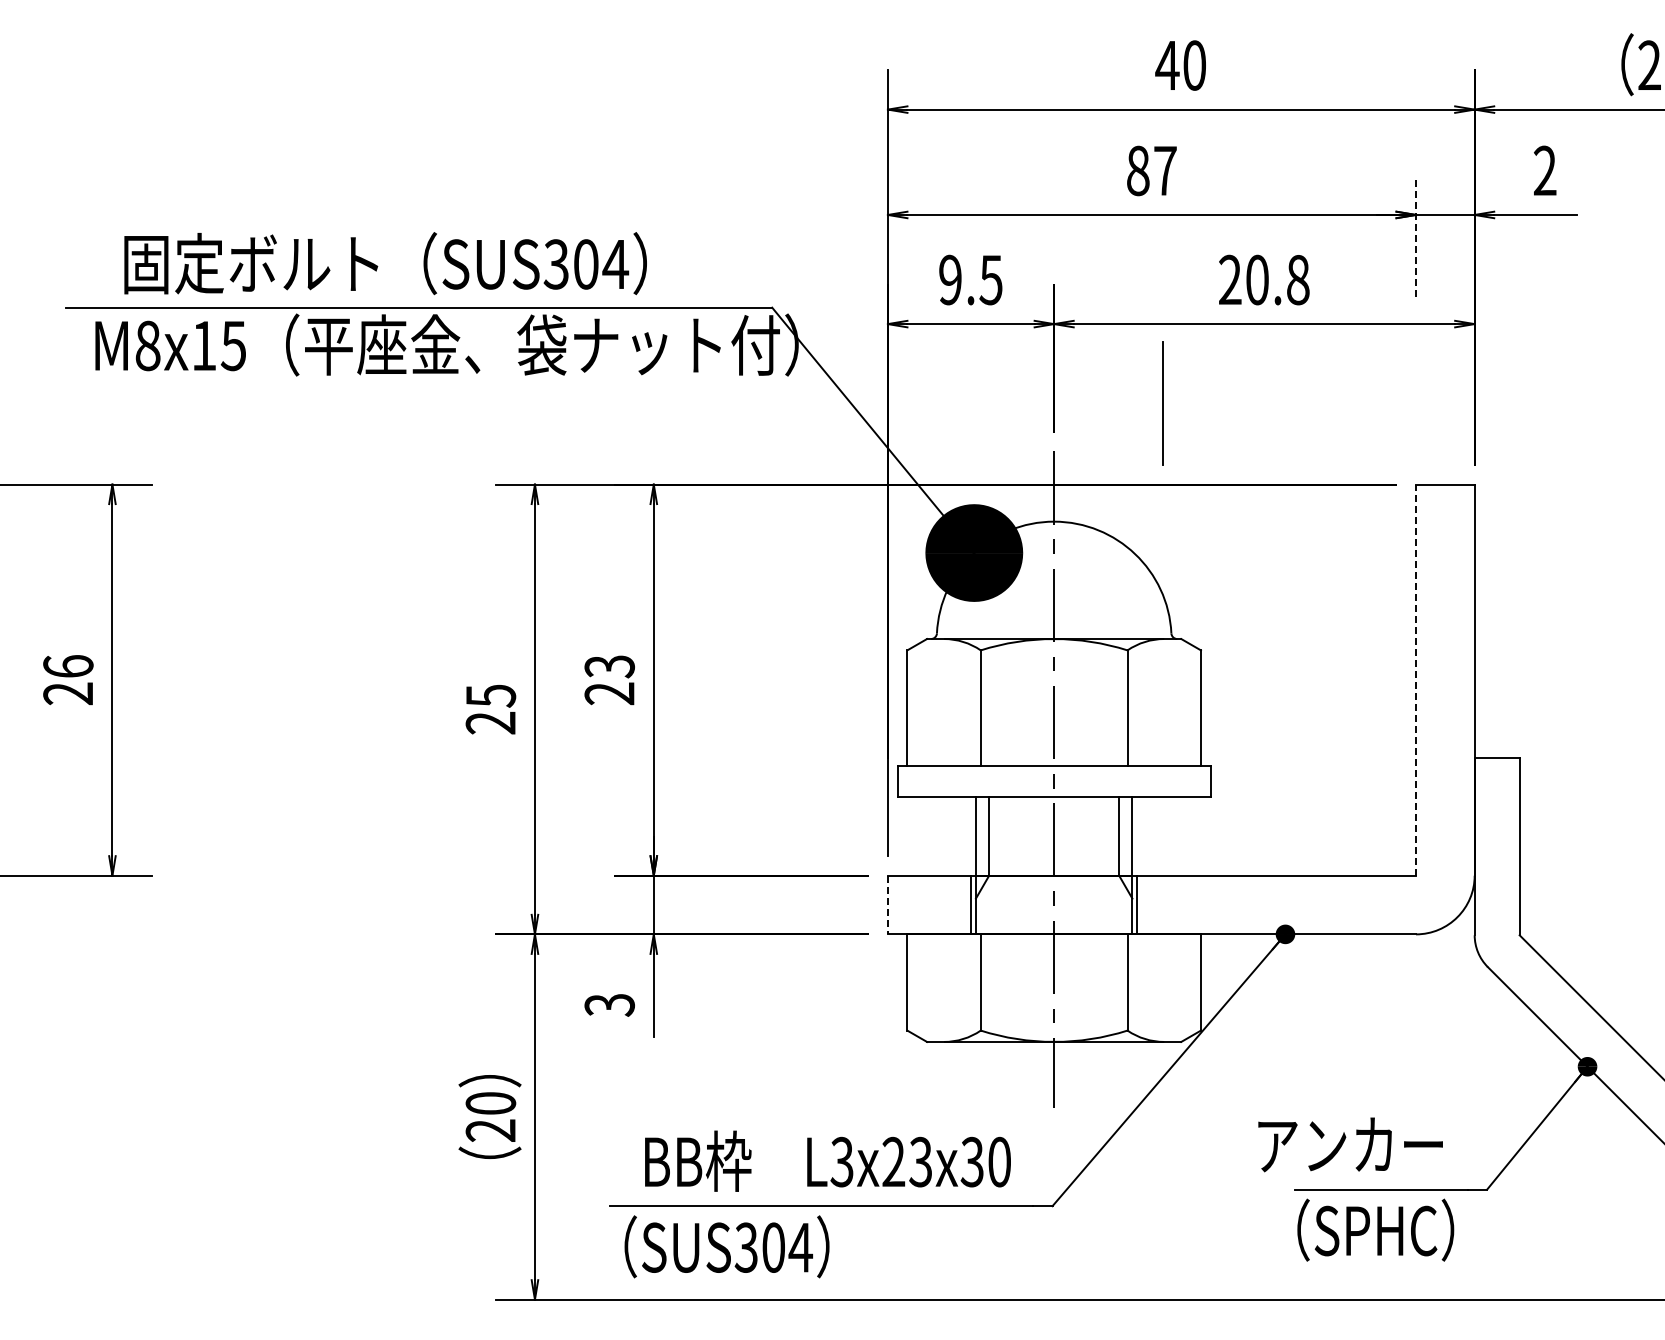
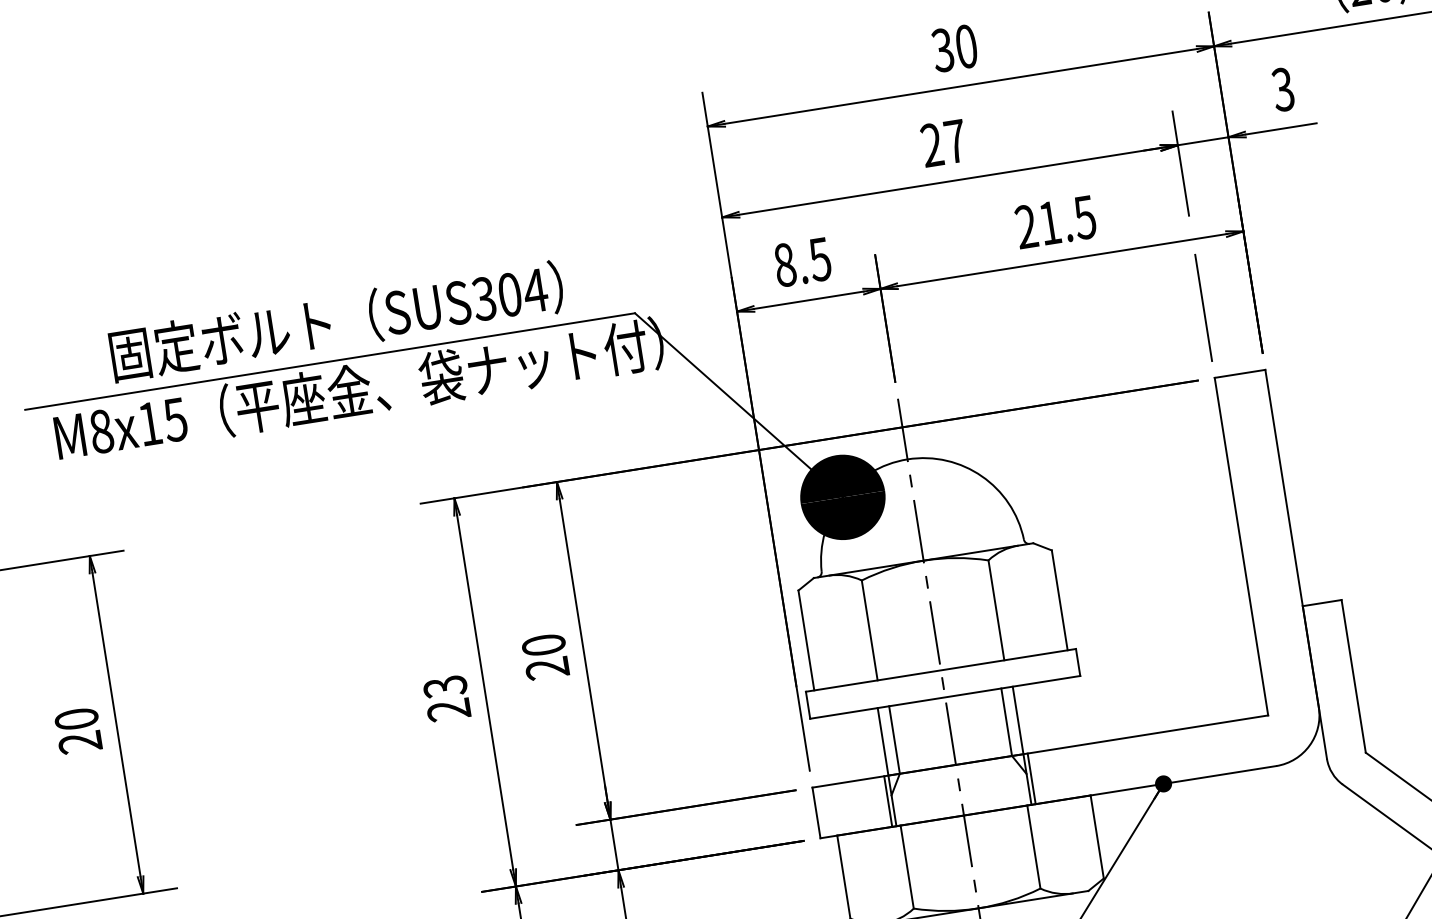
text: (1167, 65) -> (943, 50), 40 -> 30
text: (1138, 170) -> (932, 144), 87 -> 27
text: (1544, 171) -> (1282, 90), 2 -> 3
line: (1416, 235) -> (1181, 162), dashed -> solid
text: (385, 263) -> (336, 321), moved
text: (950, 279) -> (784, 264), 9.5 -> 8.5
text: (1277, 279) -> (1067, 219), 20.8 -> 21.5
line: (1162, 403) -> (1203, 308), moved
text: (68, 666) -> (76, 719), 26 -> 20
text: (609, 666) -> (543, 645), 23 -> 20
line: (1416, 680) -> (1241, 546), dashed -> solid
text: (490, 695) -> (444, 686), 25 -> 23
line: (887, 905) -> (816, 813), dashed -> solid

